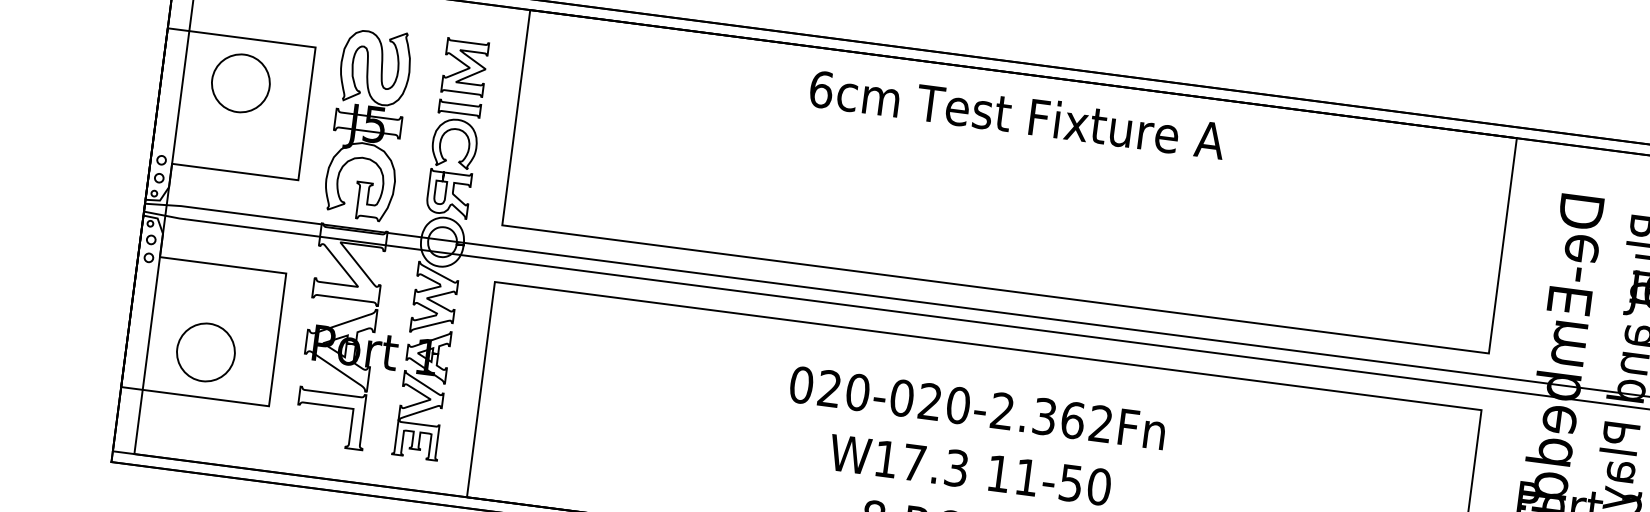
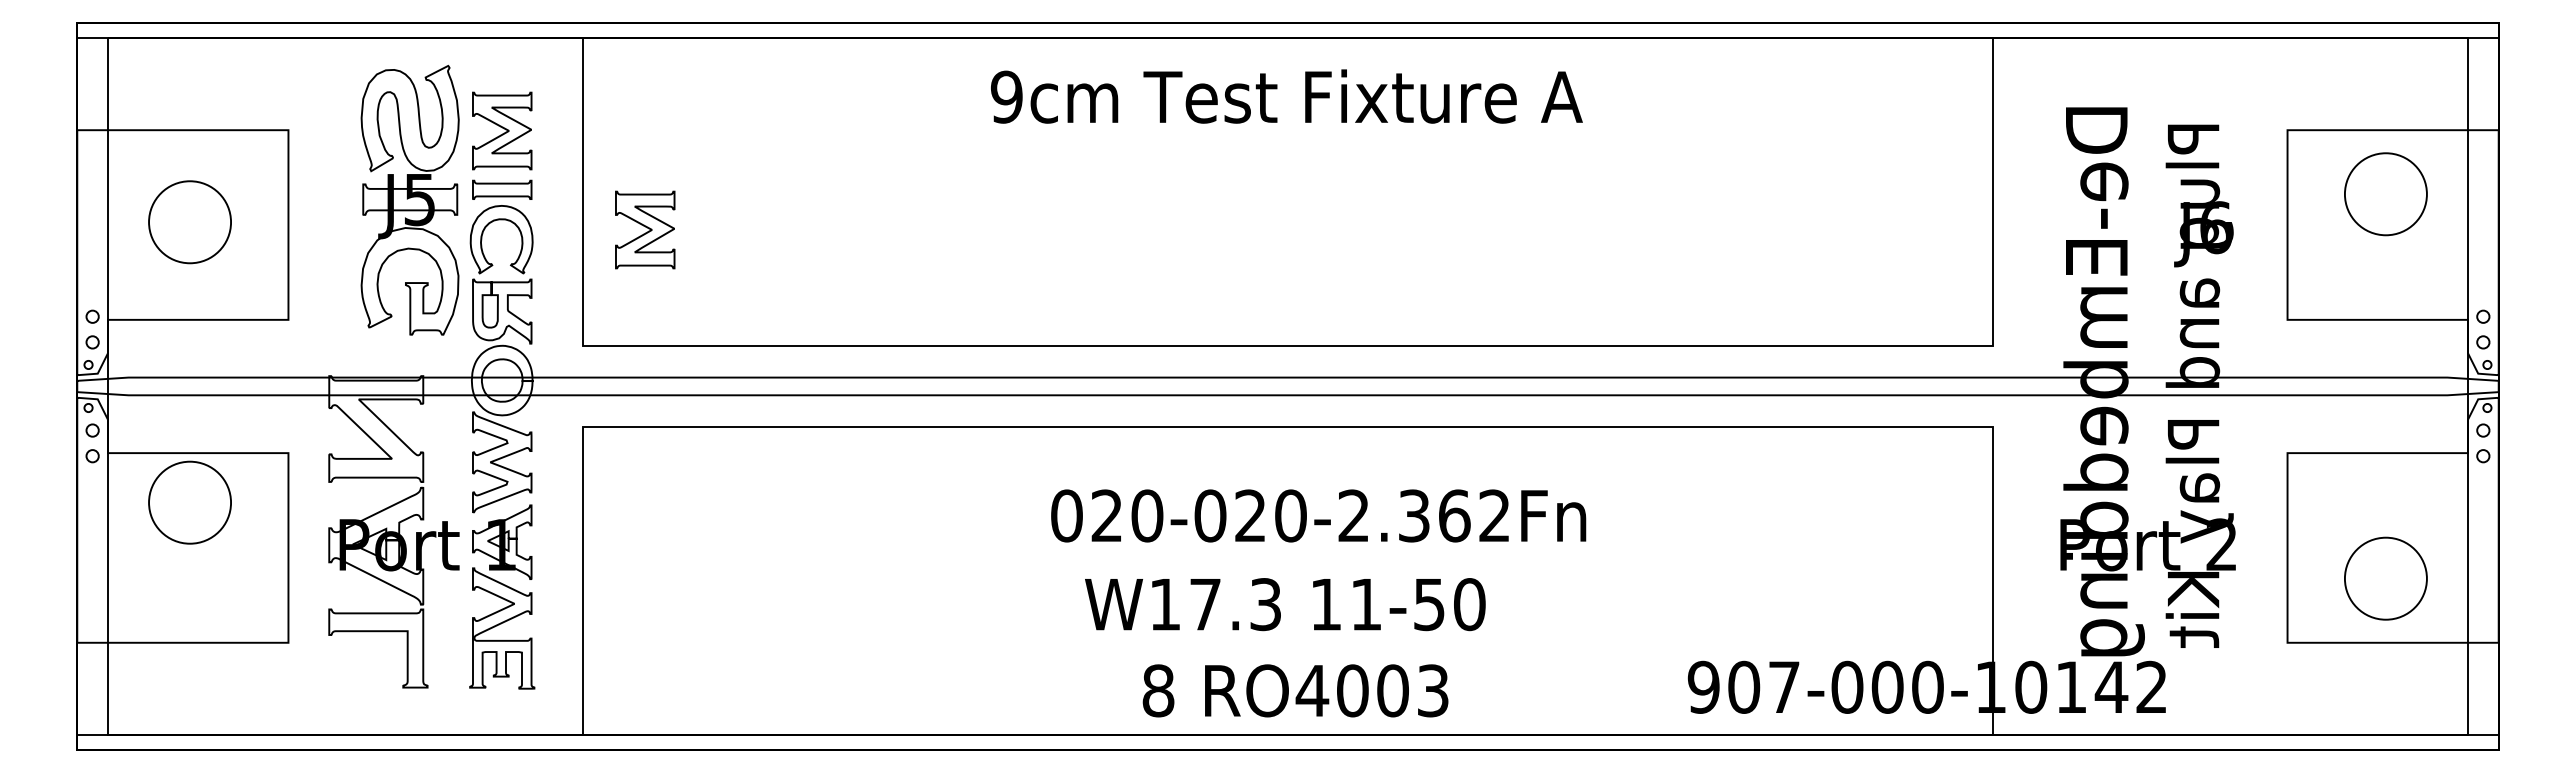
circle: (240, 83) -> (189, 222), moved
text: (821, 89) -> (1006, 96), 6cm -> 9cm
part: (367, 124) -> (409, 200), moved
part: (556, 149) -> (645, 229), added
circle: (205, 352) -> (189, 502), moved
text: (977, 407) -> (1318, 515), moved

